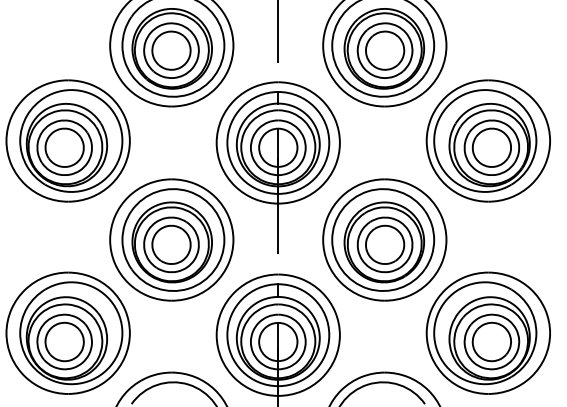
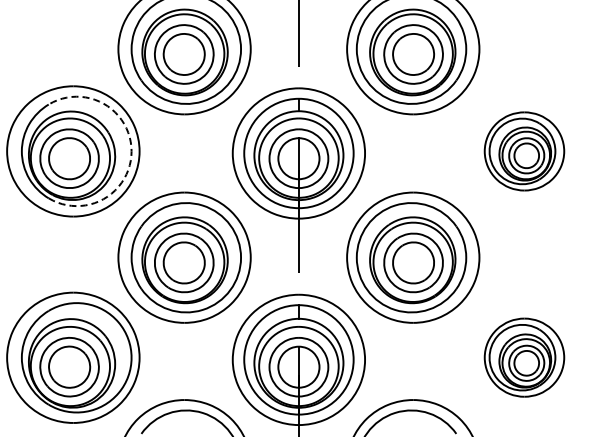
arc: (122, 141) -> (131, 151), solid -> dashed
part: (488, 141) -> (524, 151), size x0.6
part: (488, 332) -> (524, 357), size x0.6

